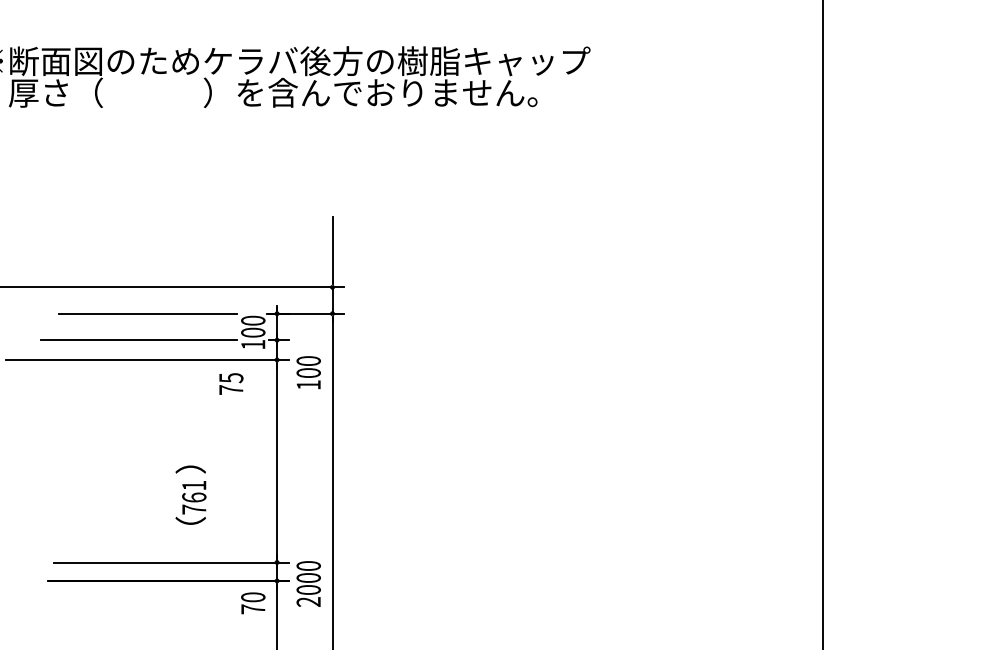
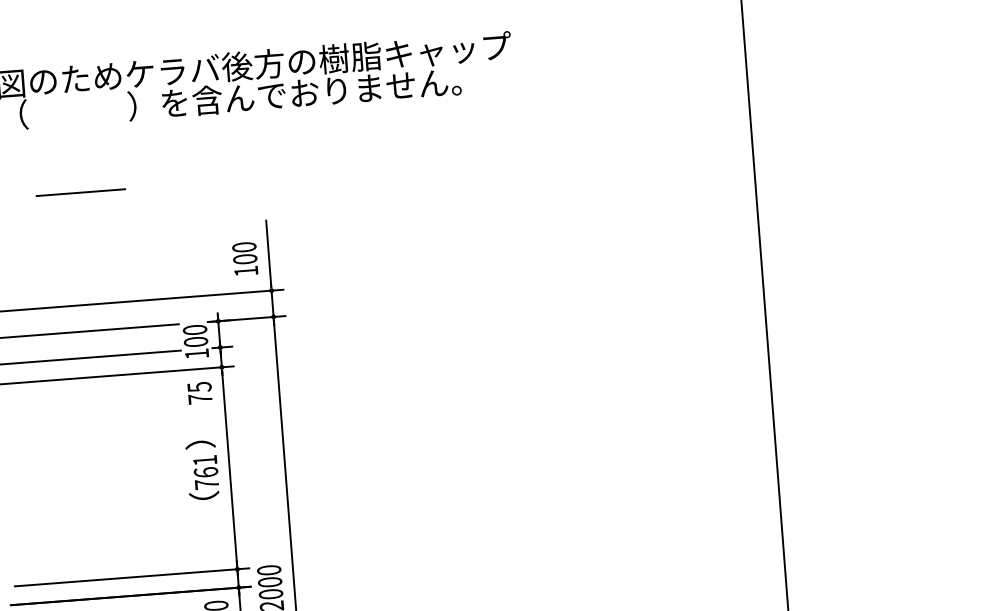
line: (149, 175) -> (80, 193), added
text: (308, 372) -> (245, 258), moved
text: (231, 383) -> (200, 392), moved
text: (190, 494) -> (202, 469), moved

